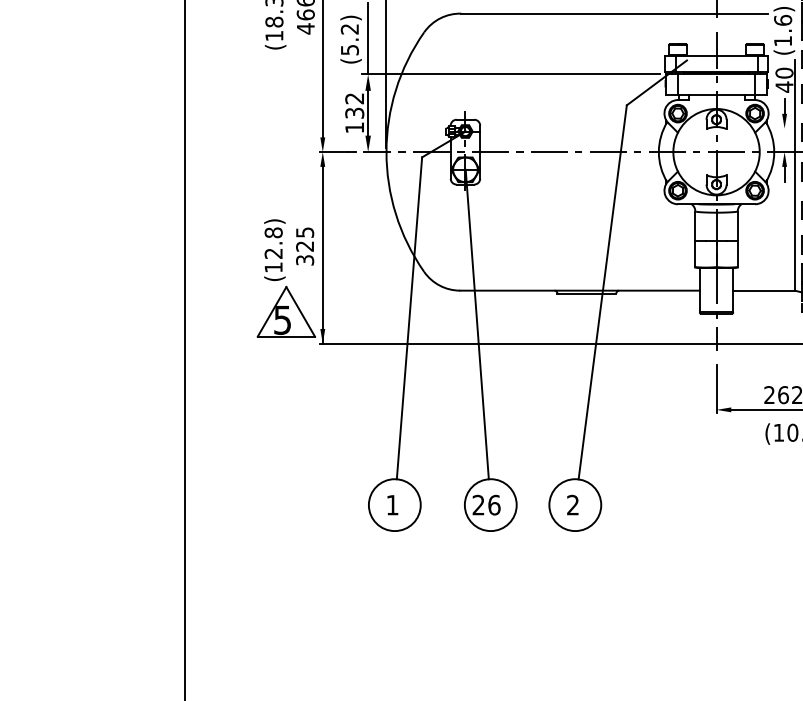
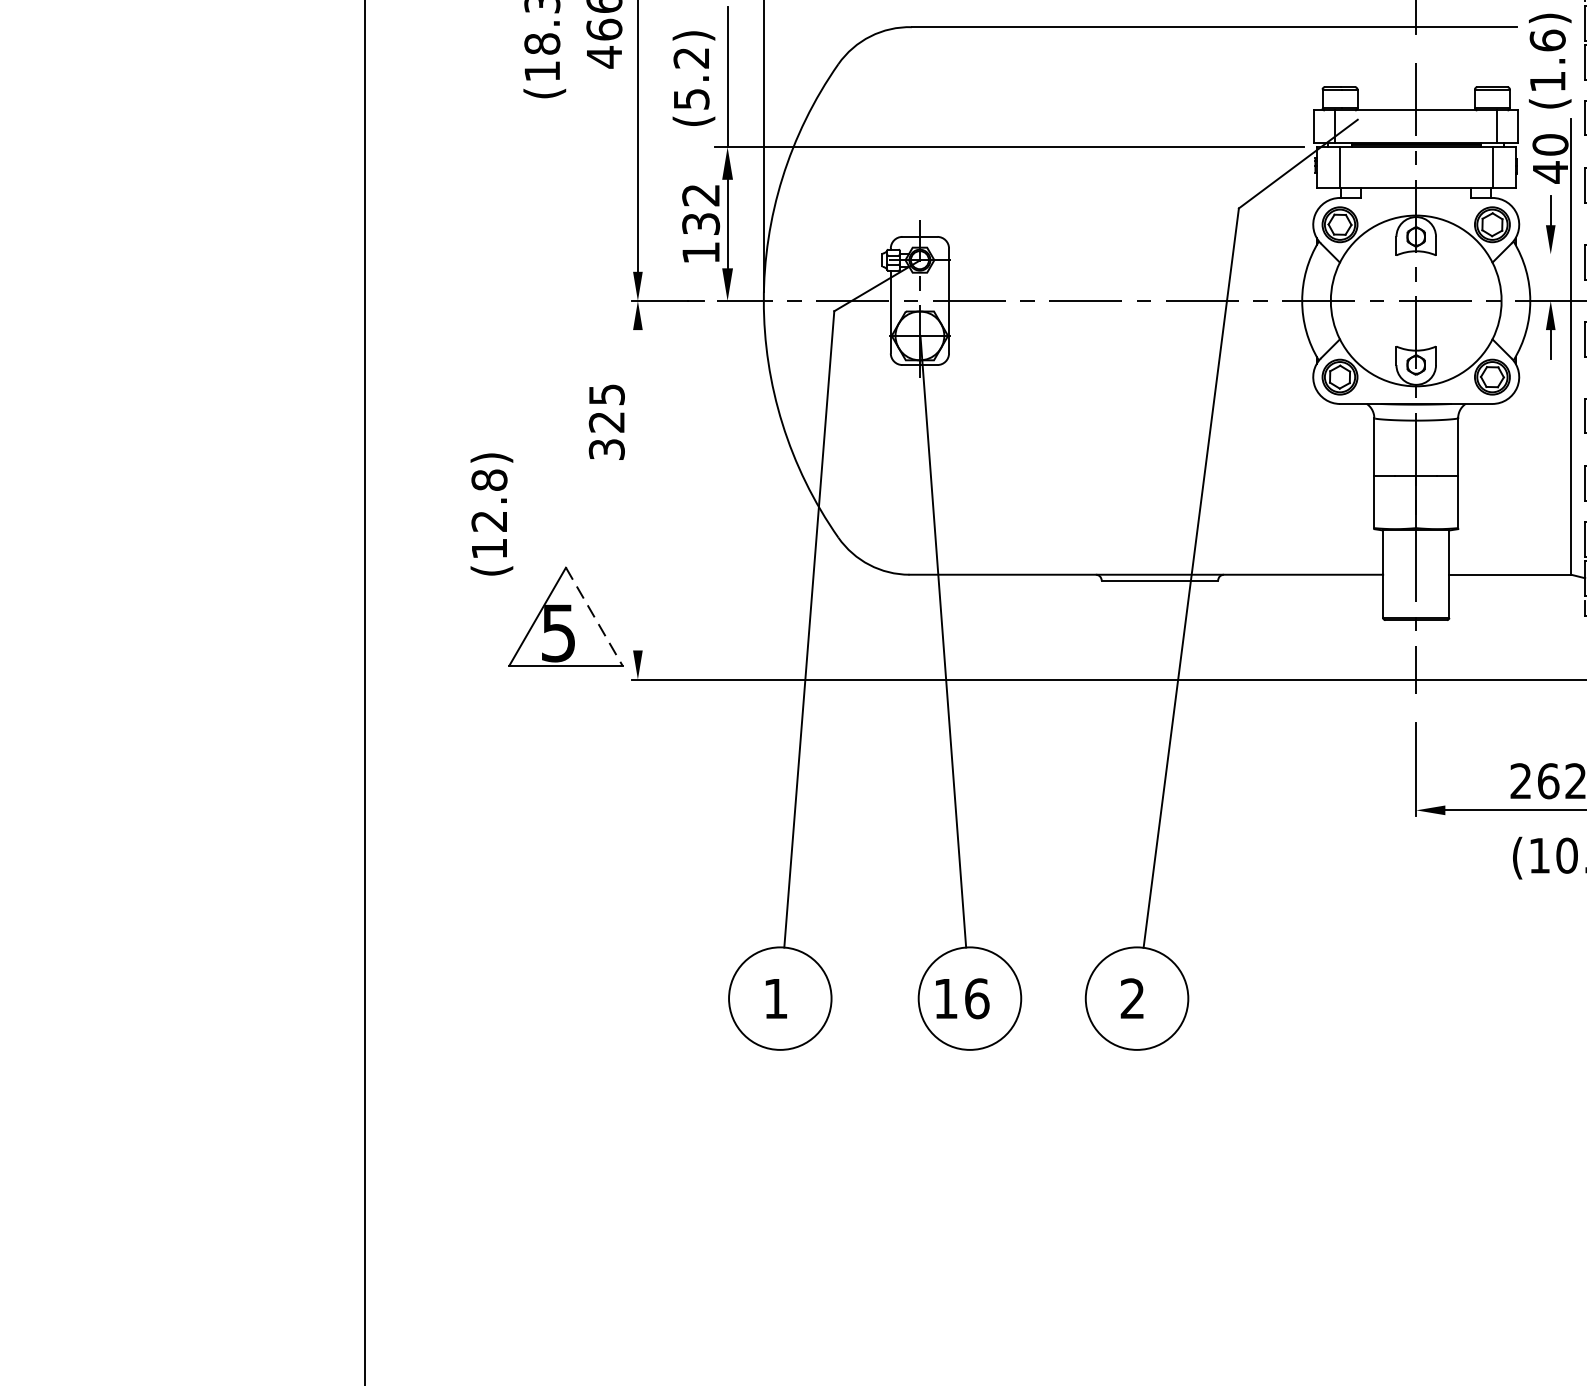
text: (305, 246) -> (607, 422), moved
text: (274, 249) -> (491, 513), moved
line: (322, 254) -> (637, 503), removed
line: (300, 311) -> (593, 615), solid -> dashed
text: (478, 504) -> (945, 997), 26 -> 16

